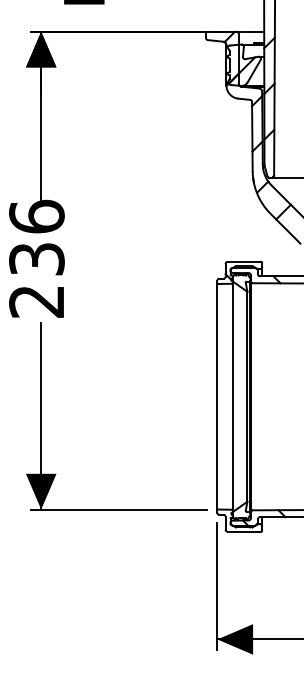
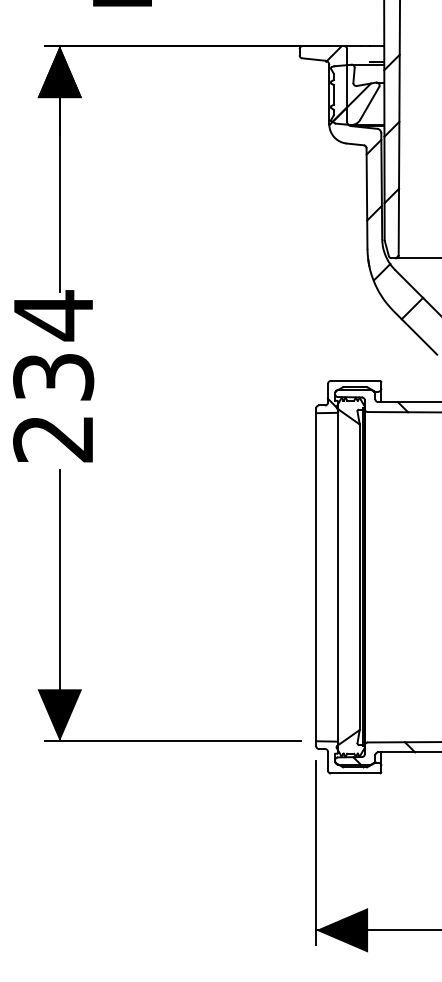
text: (36, 216) -> (52, 314), 236 -> 234

